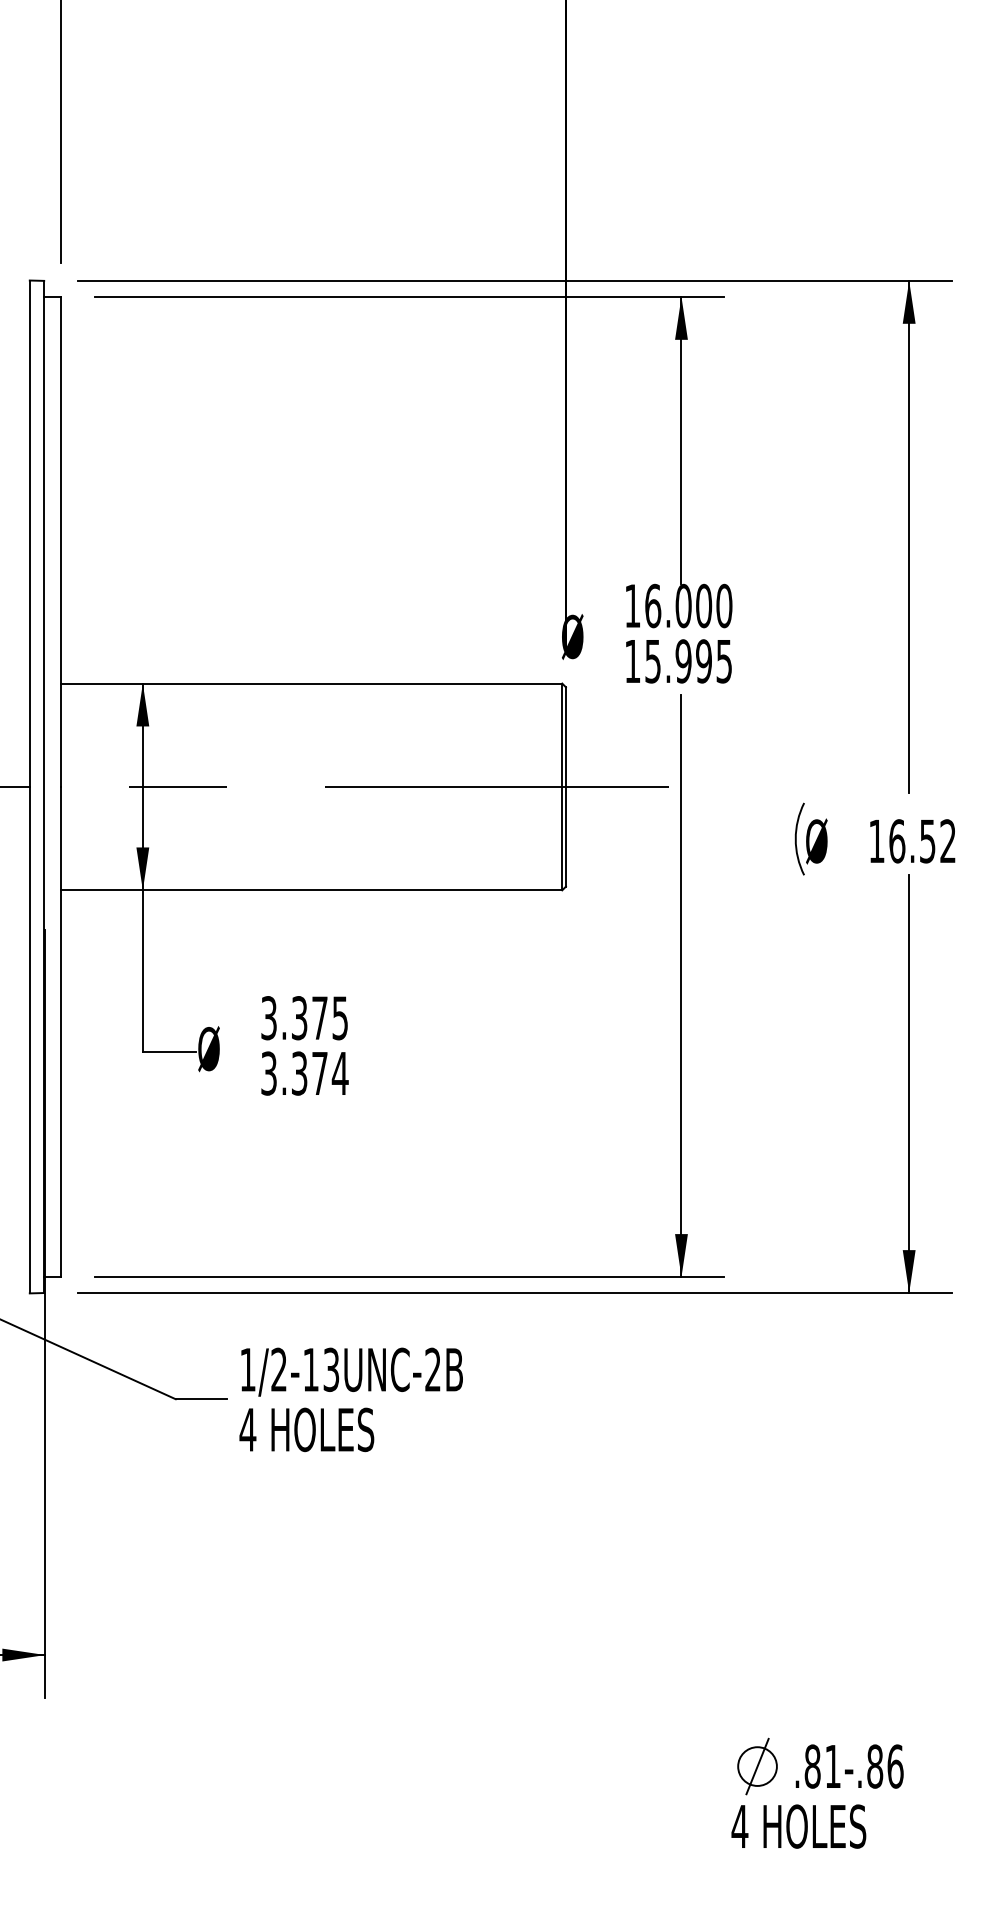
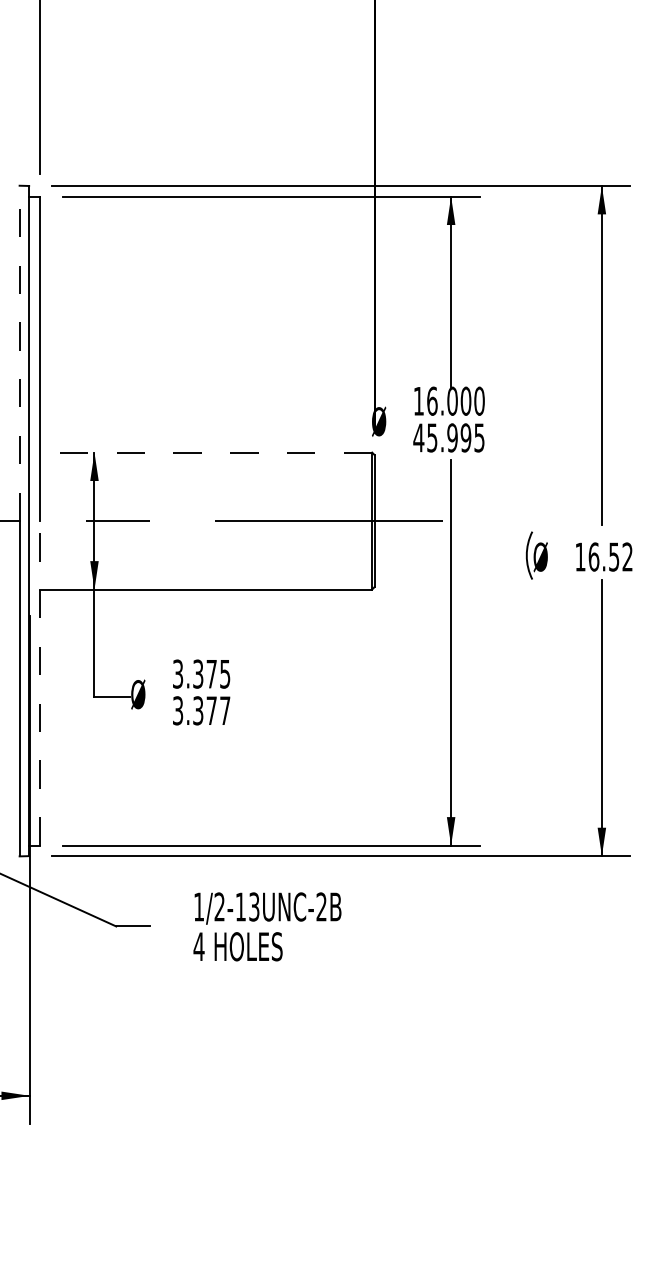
line: (29, 533) -> (19, 353), solid -> dashed
text: (632, 660) -> (418, 437), 15.995 -> 45.995
line: (310, 683) -> (205, 452), solid -> dashed
line: (61, 1030) -> (40, 682), solid -> dashed
text: (339, 1073) -> (224, 710), 3.374 -> 3.377
text: (351, 1399) -> (267, 926), moved
part: (817, 1793) -> (541, 1187), removed

